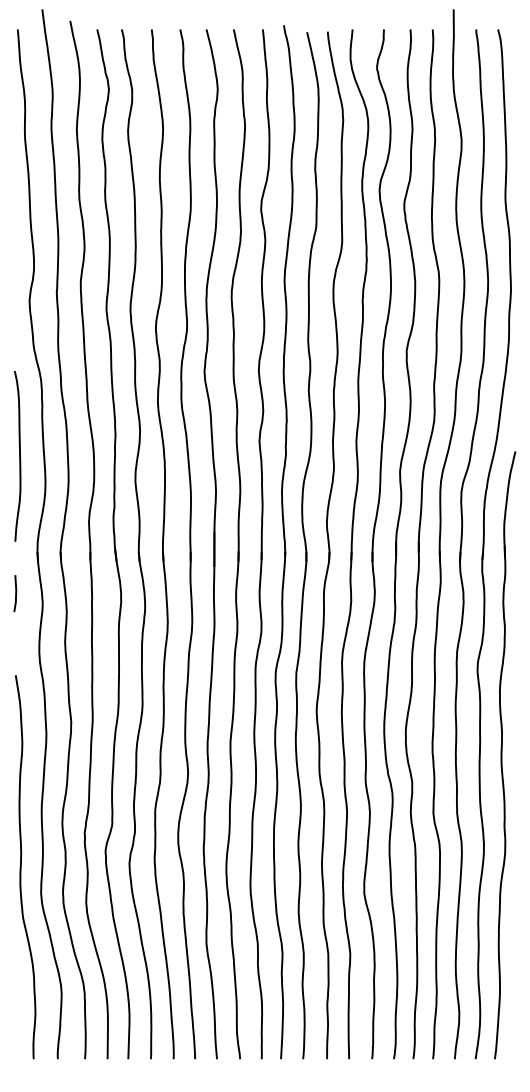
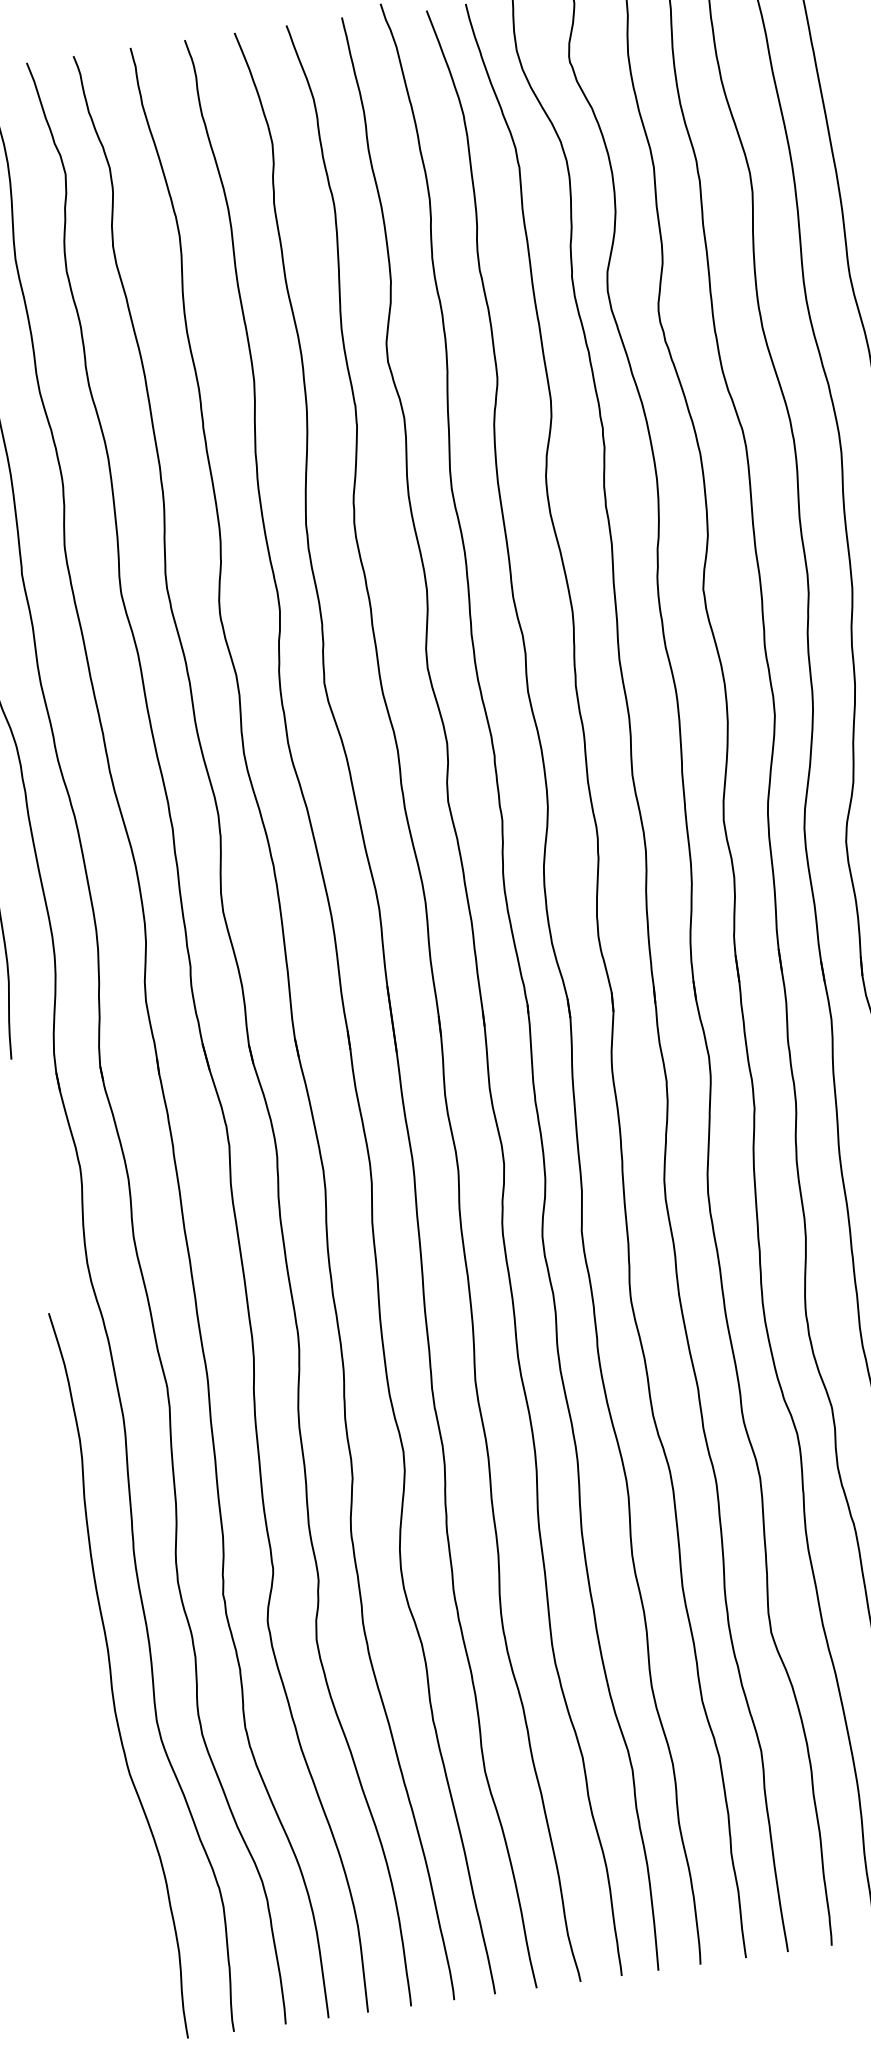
curve: (15, 593) -> (25, 1157), removed

